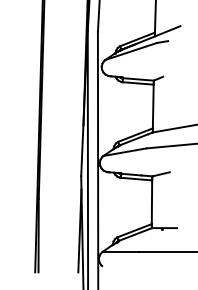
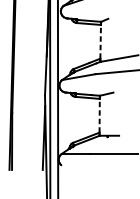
line: (153, 106) -> (100, 41), solid -> dashed
line: (151, 202) -> (99, 115), solid -> dashed

